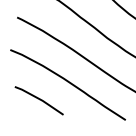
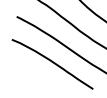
line: (39, 100) -> (32, 75), removed

